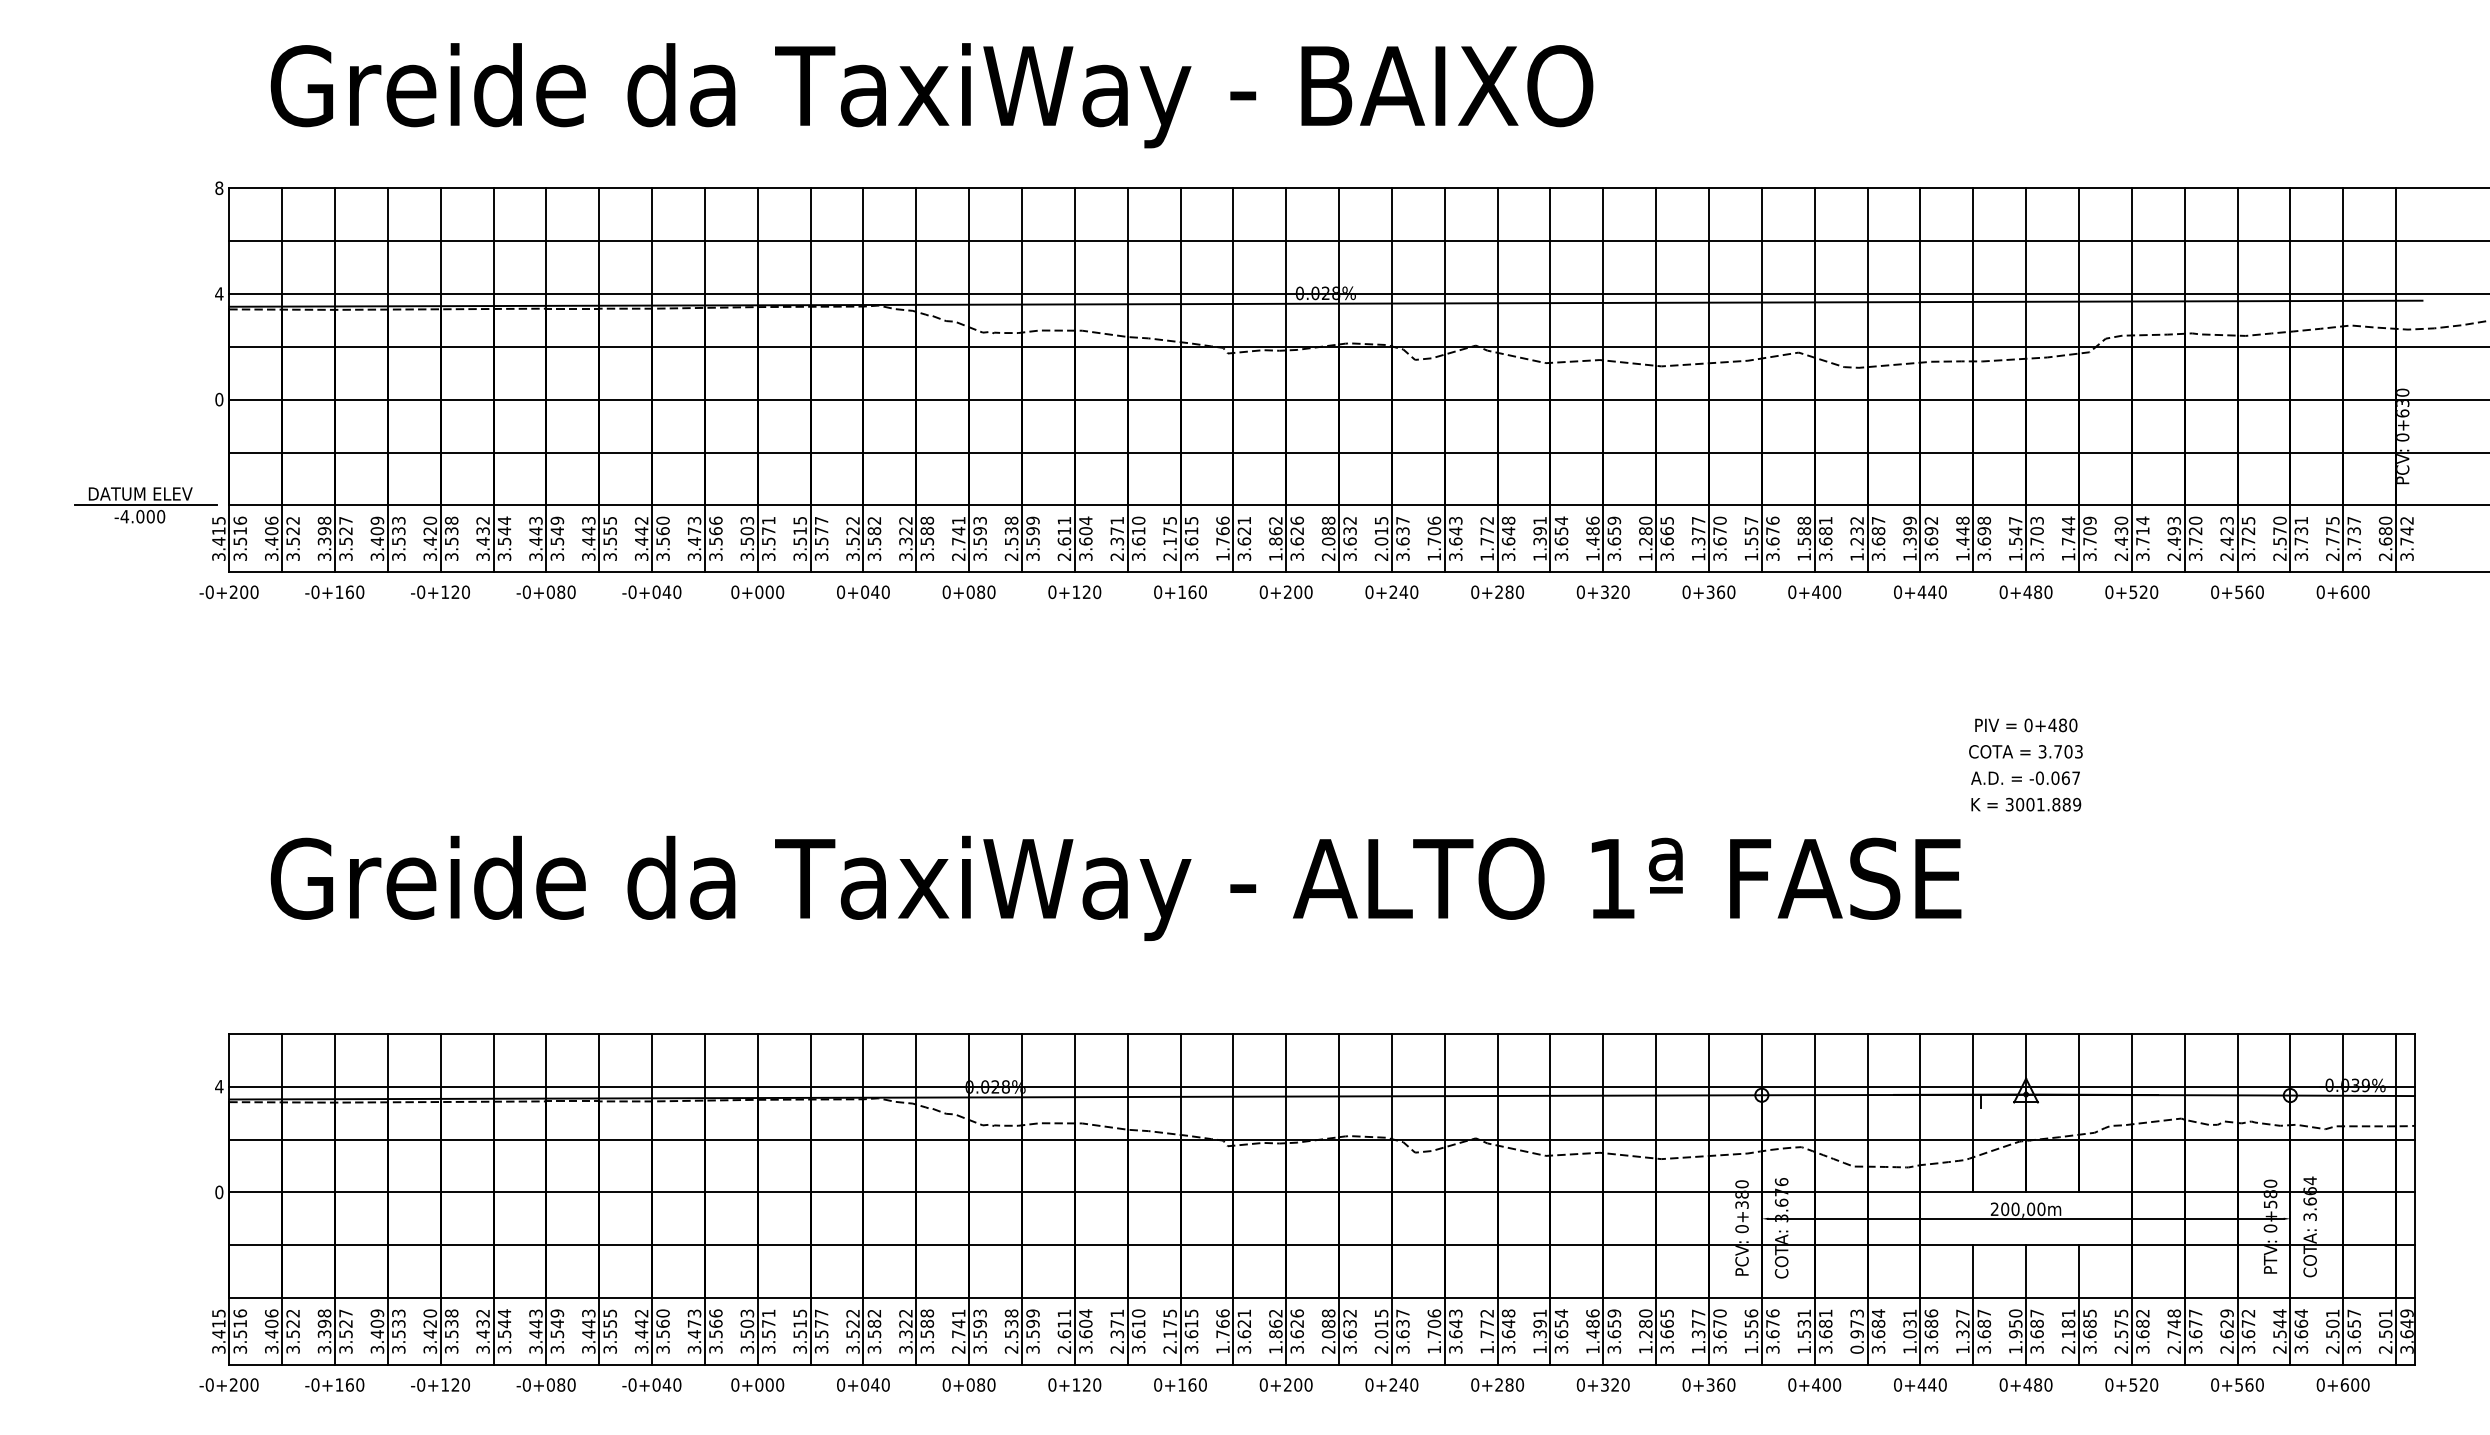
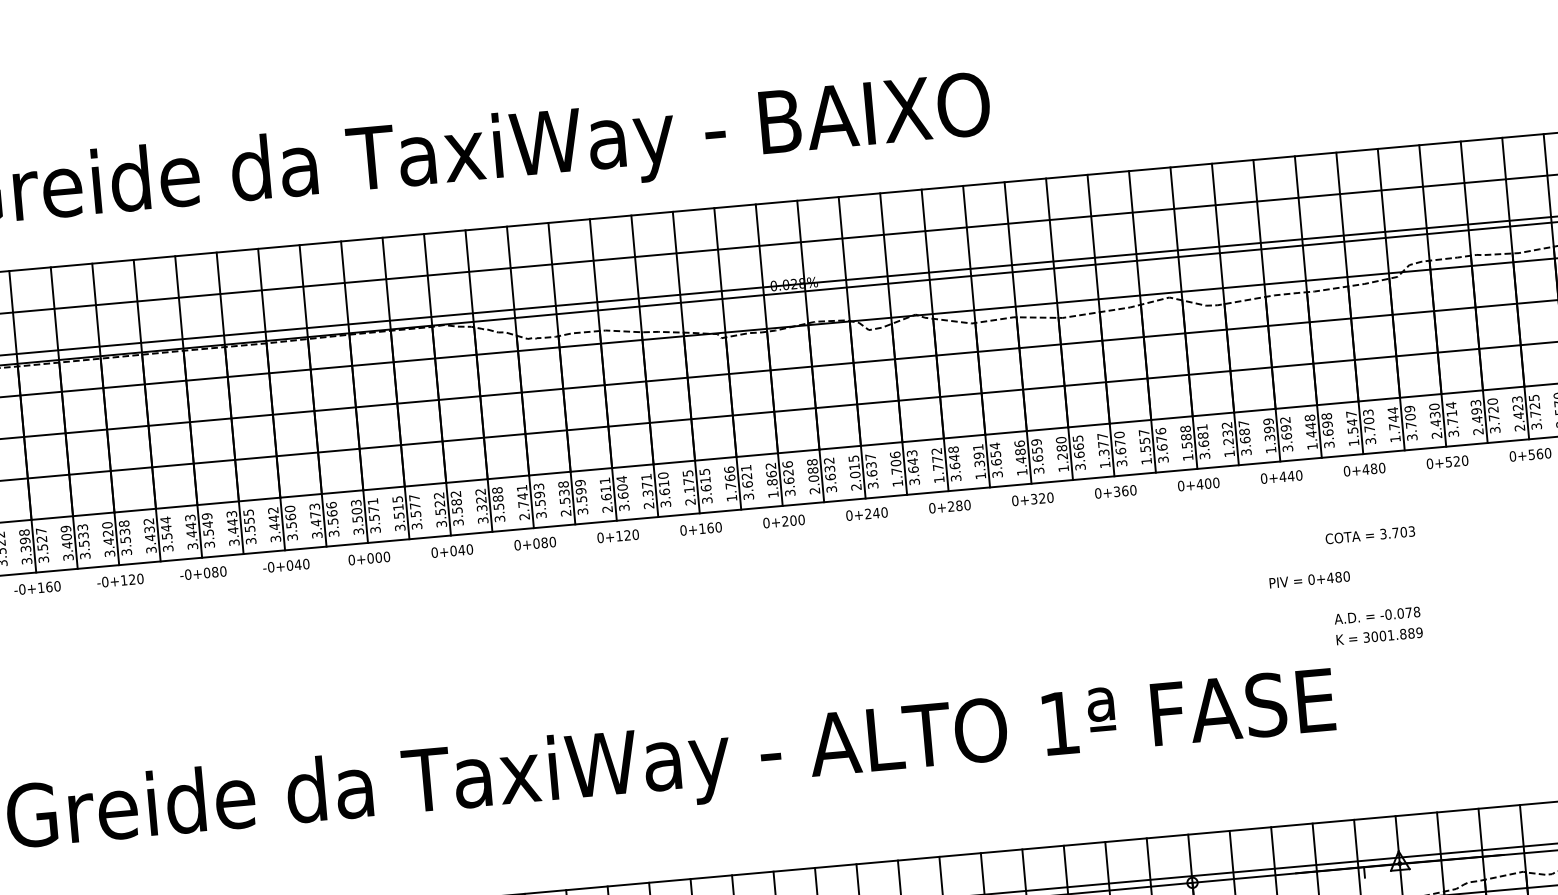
text: (2026, 725) -> (1309, 579), moved
text: (2025, 751) -> (1369, 535), moved
text: (2070, 778) -> (1412, 612), -0.067 -> -0.078

